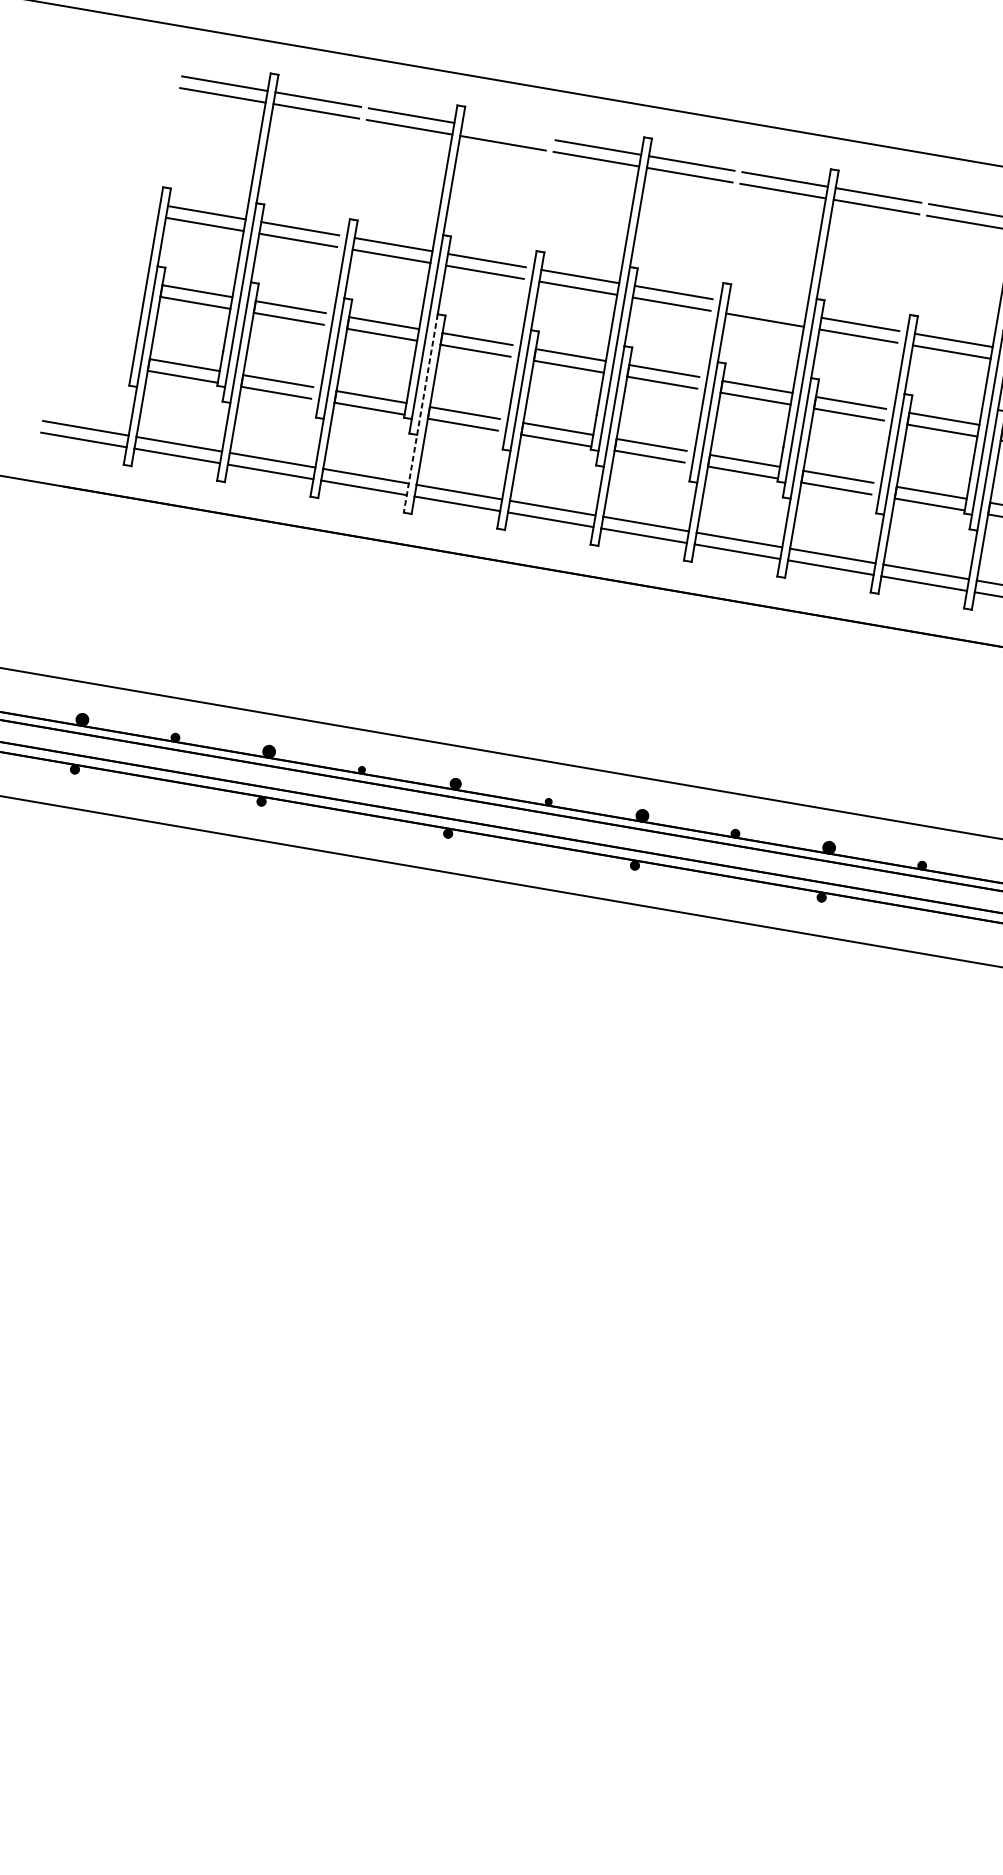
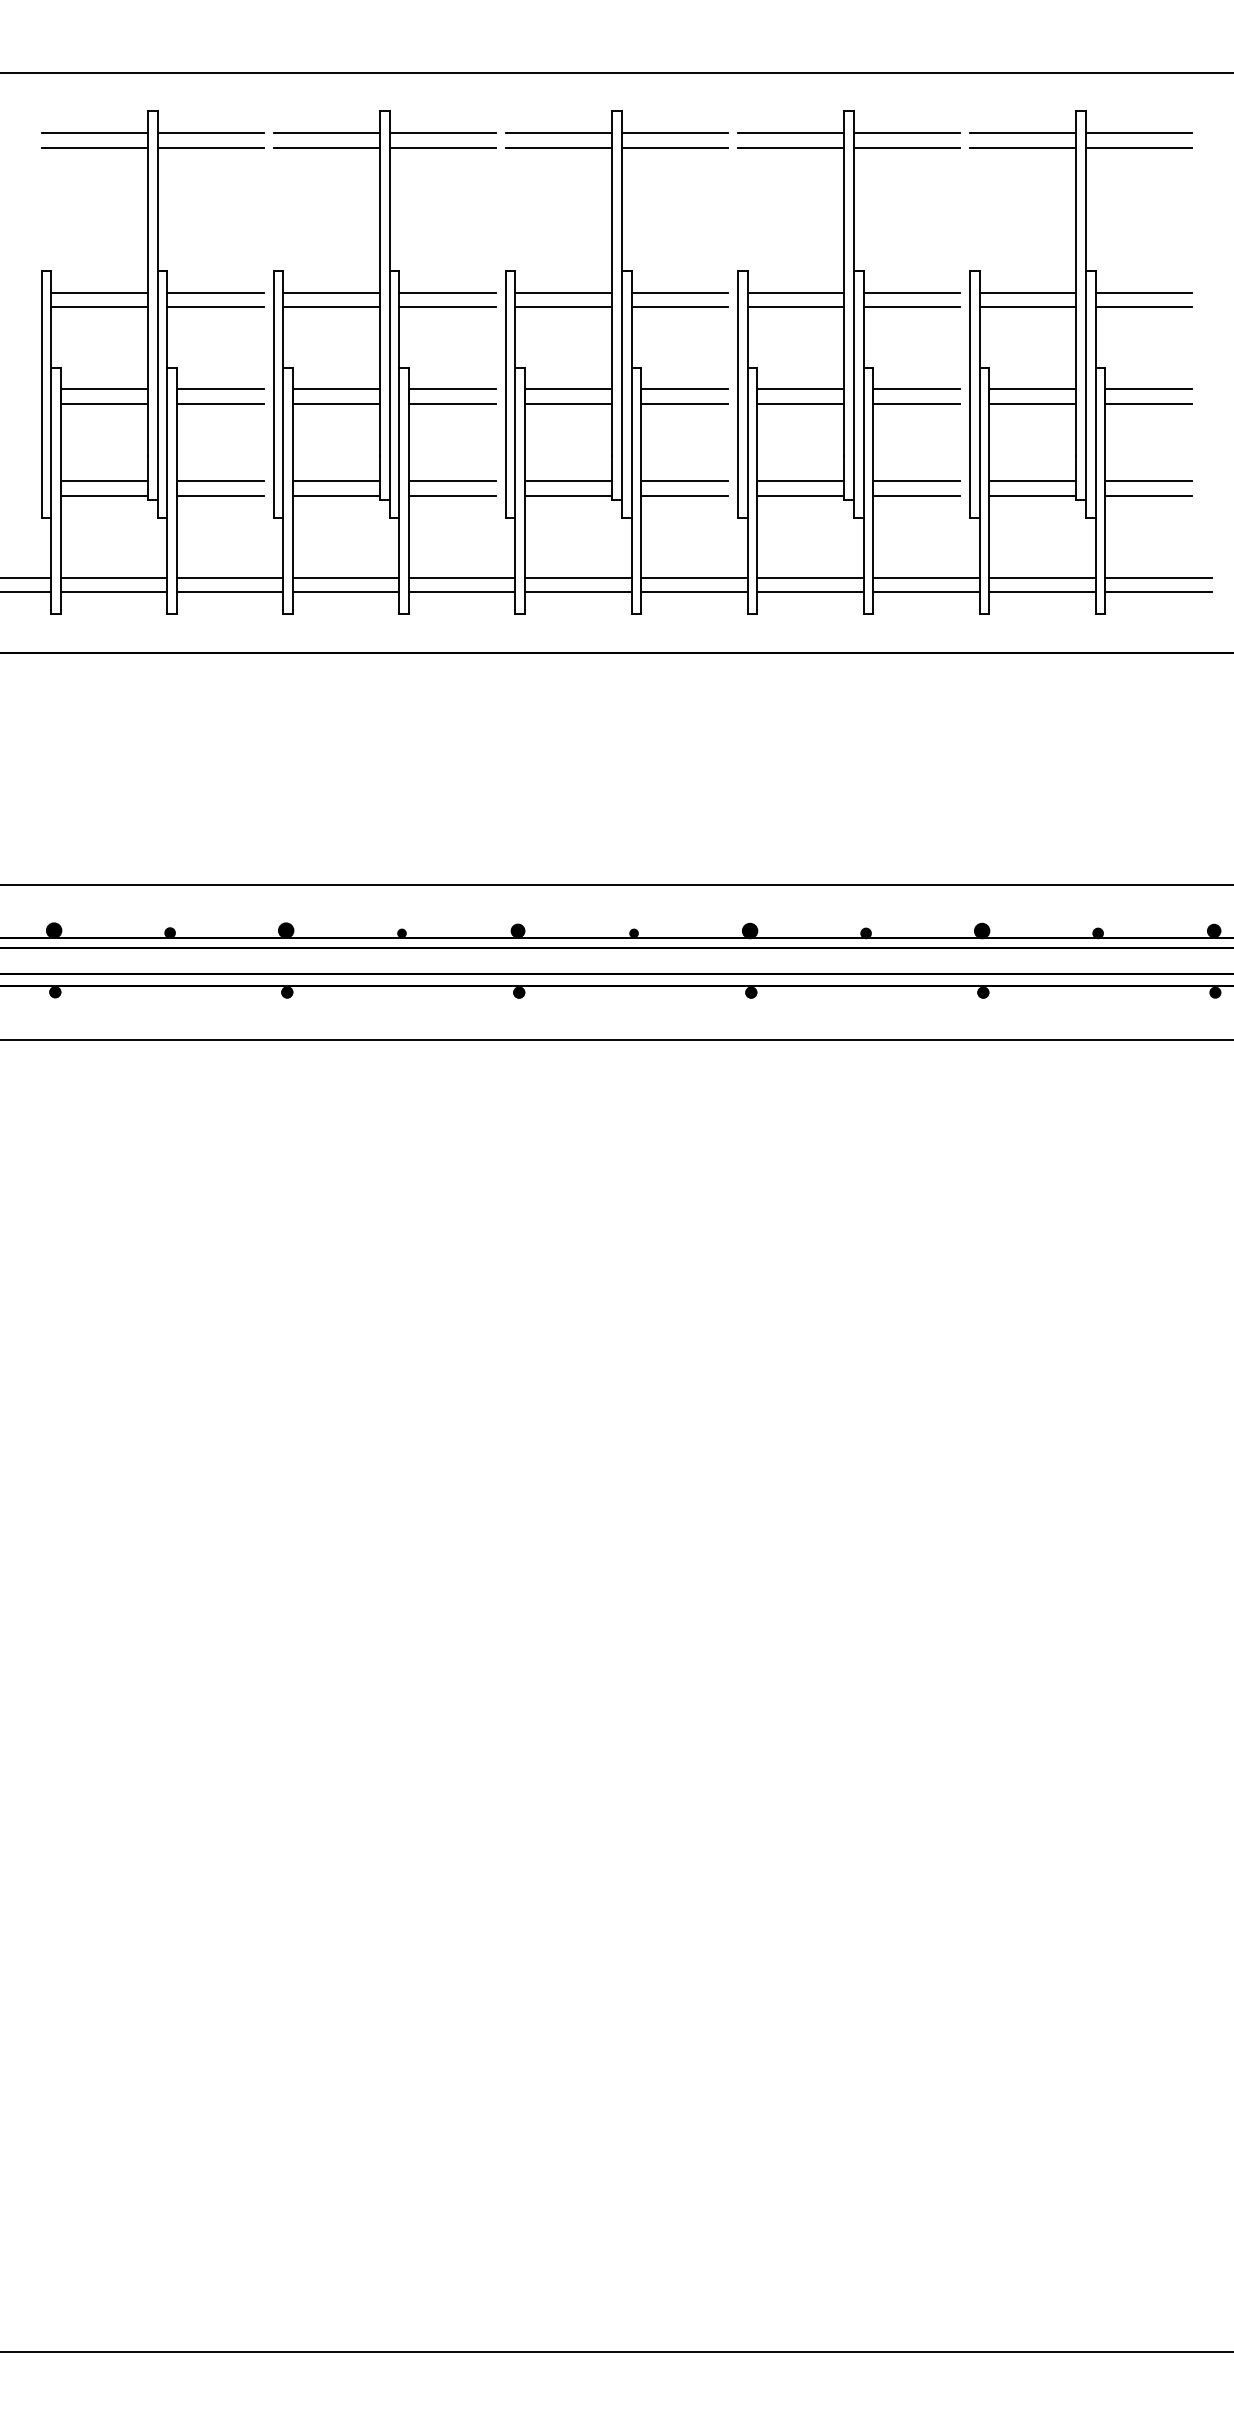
line: (504, 131) -> (442, 133), added
line: (766, 308) -> (795, 292), added
line: (420, 413) -> (399, 491), dashed -> solid

